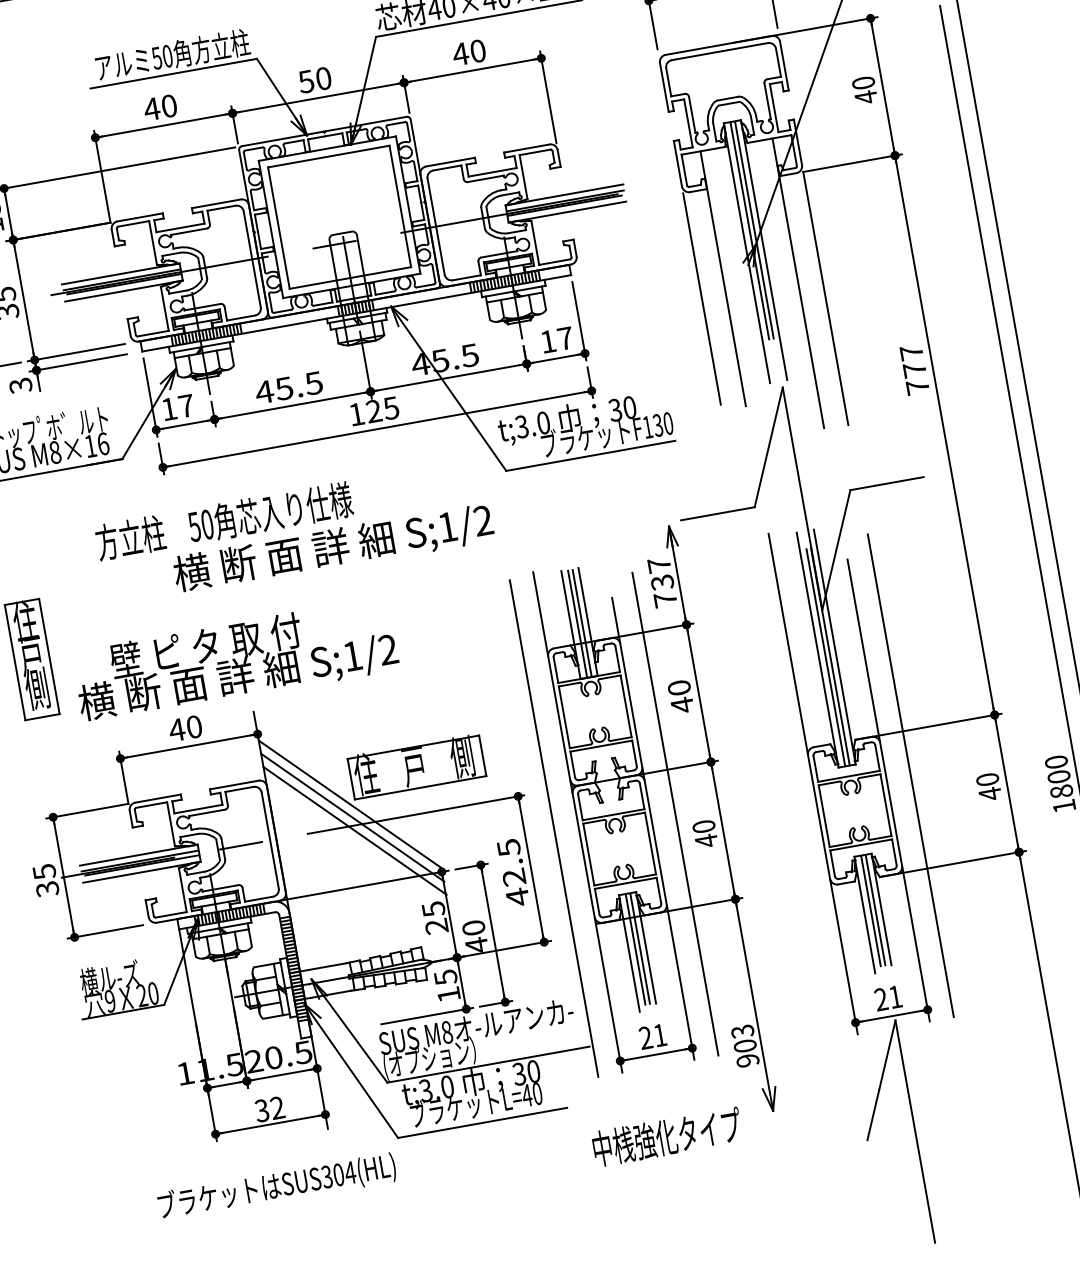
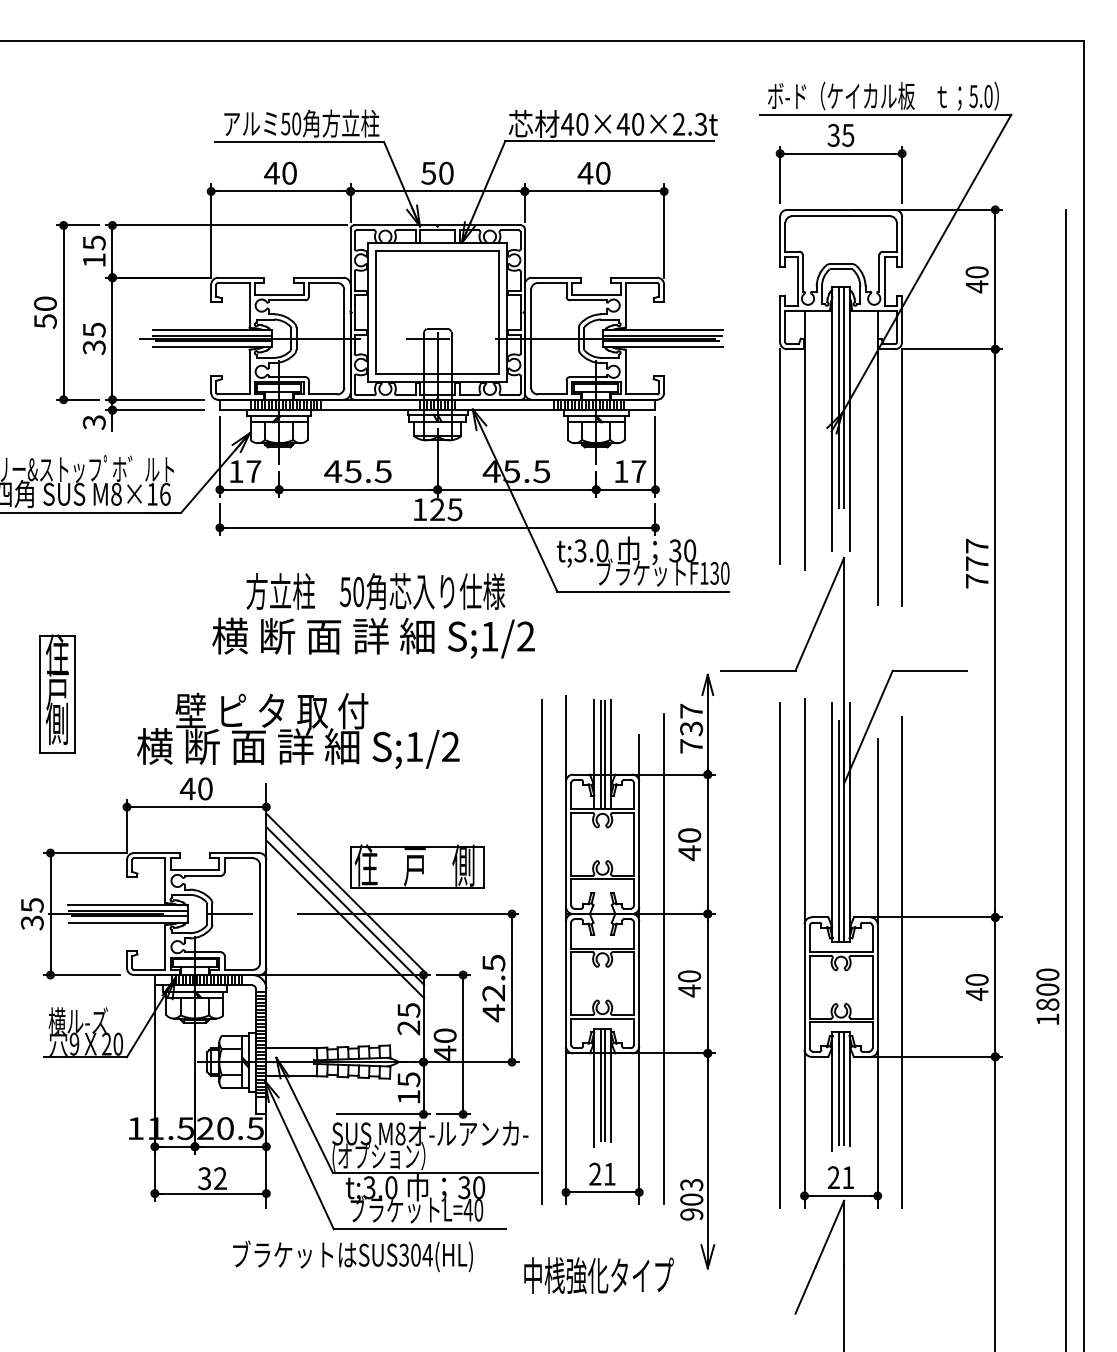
text: (223, 521) -> (375, 591), moved
text: (235, 660) -> (298, 730), moved
line: (789, 790) -> (780, 955), added
text: (276, 1187) -> (352, 1256), moved

